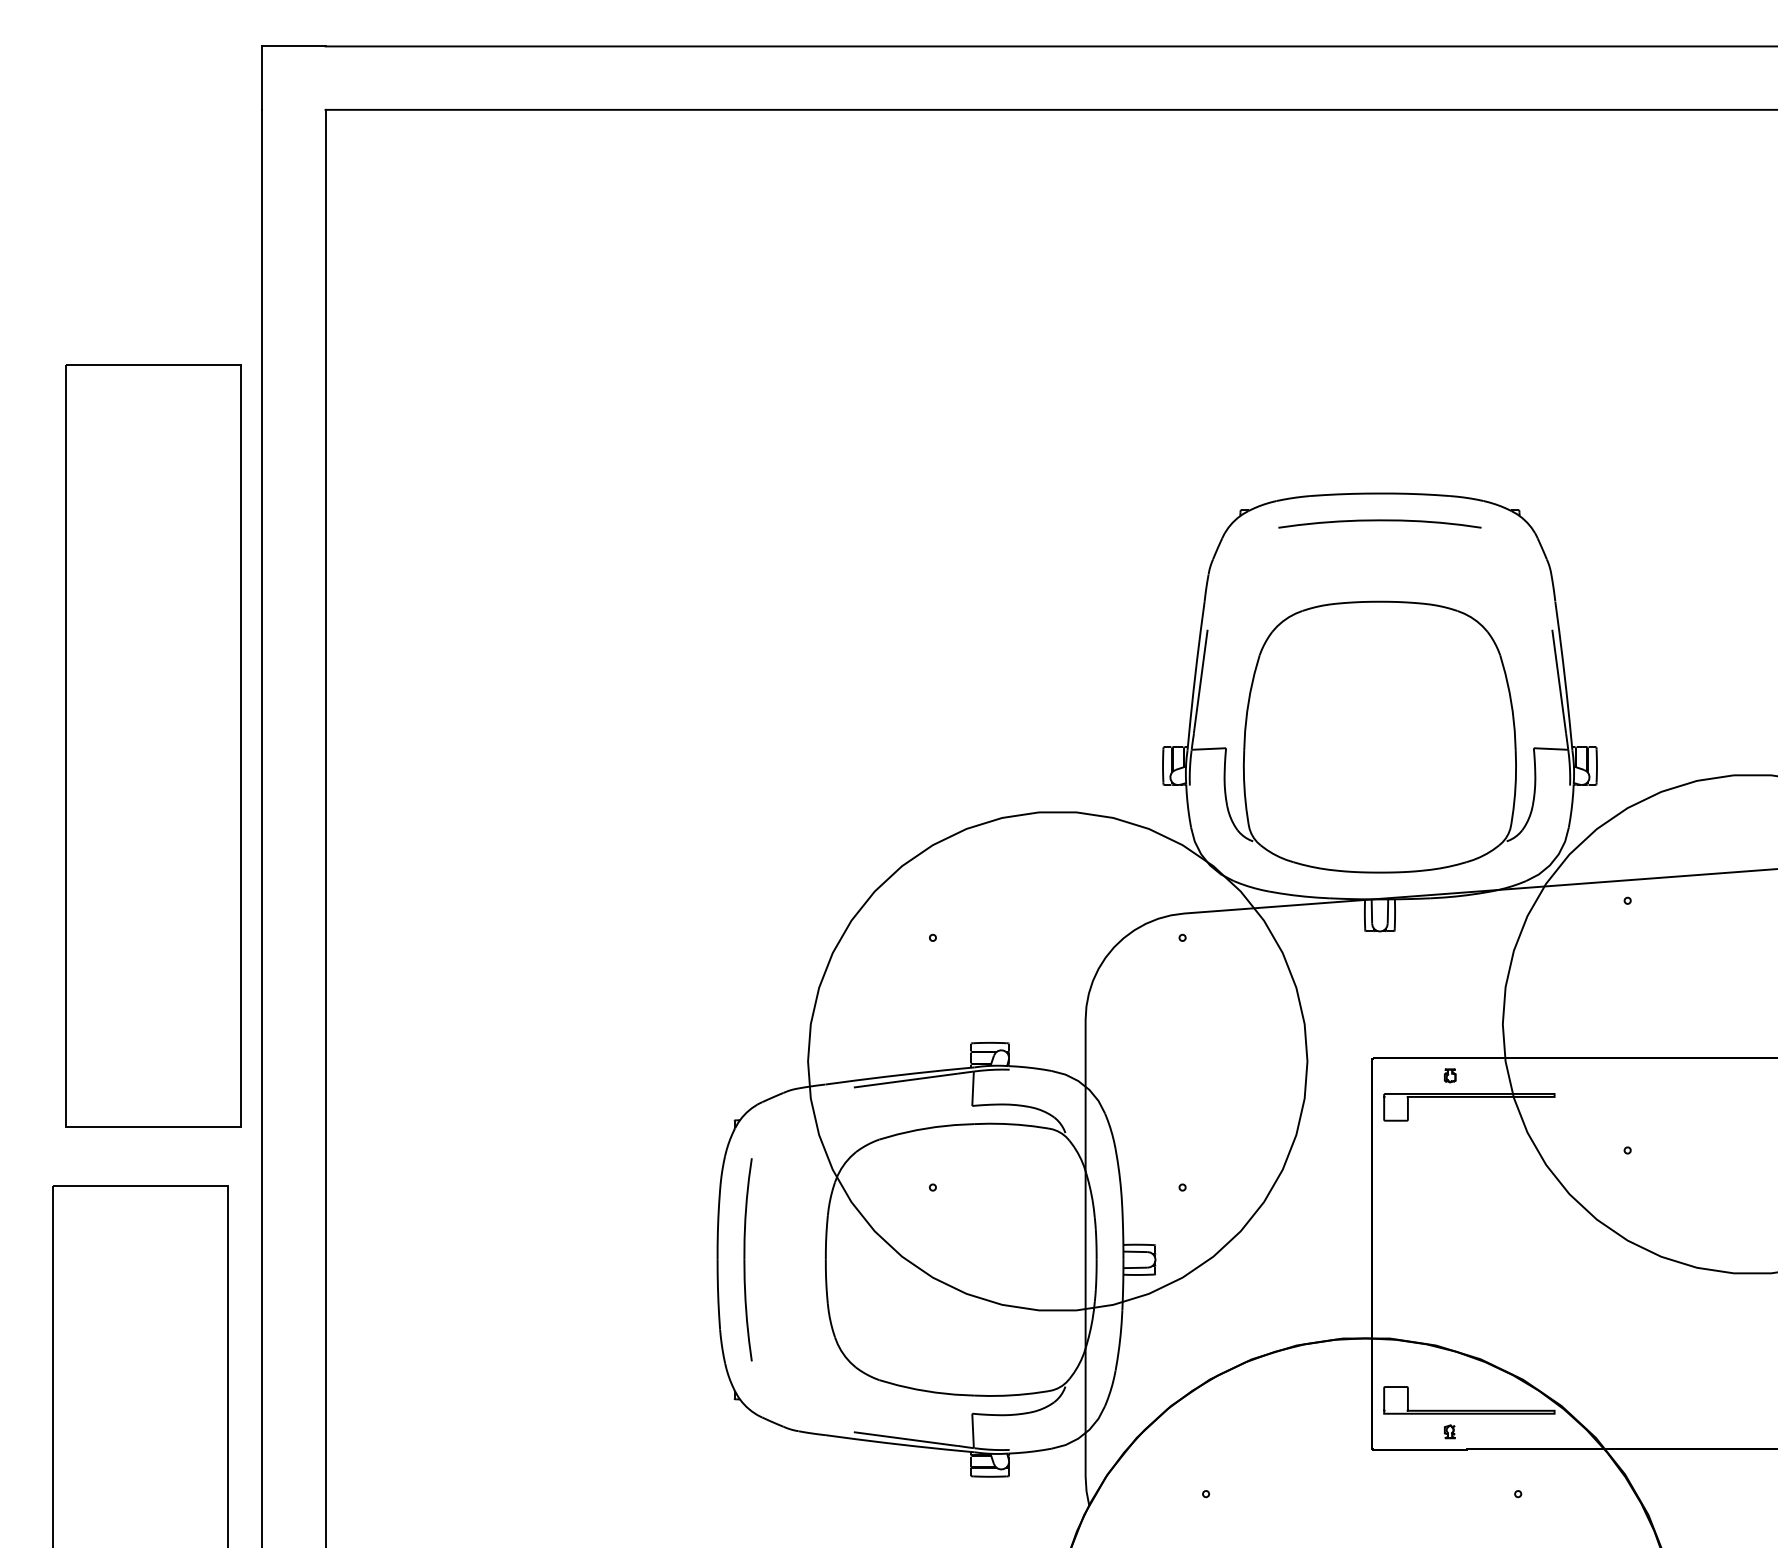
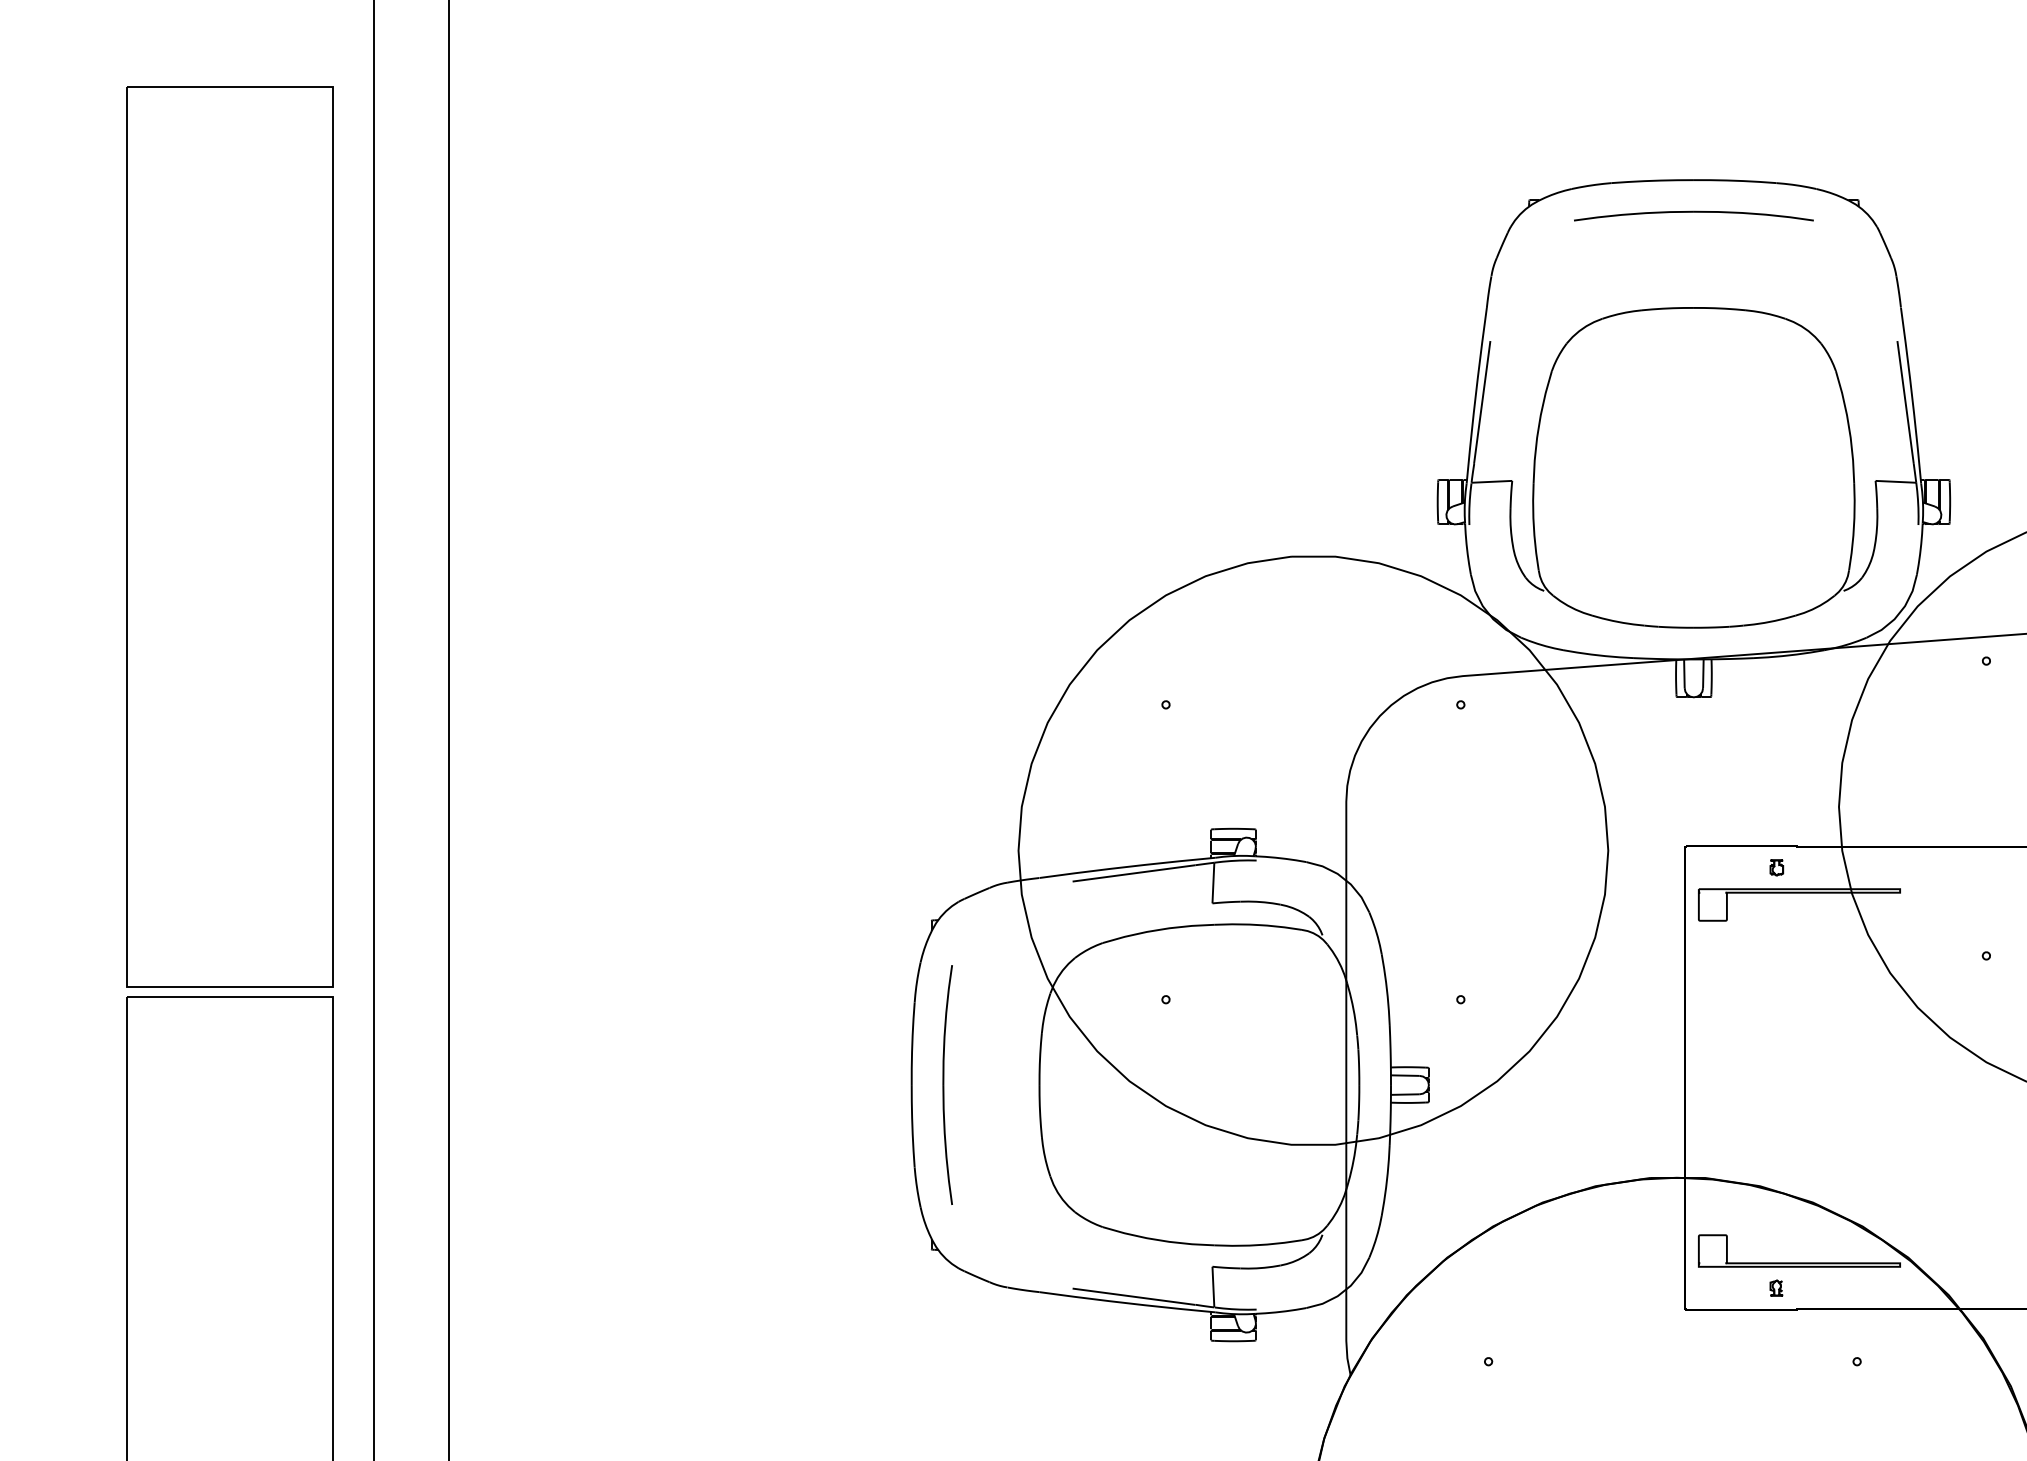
part: (153, 745) -> (230, 536), moved

